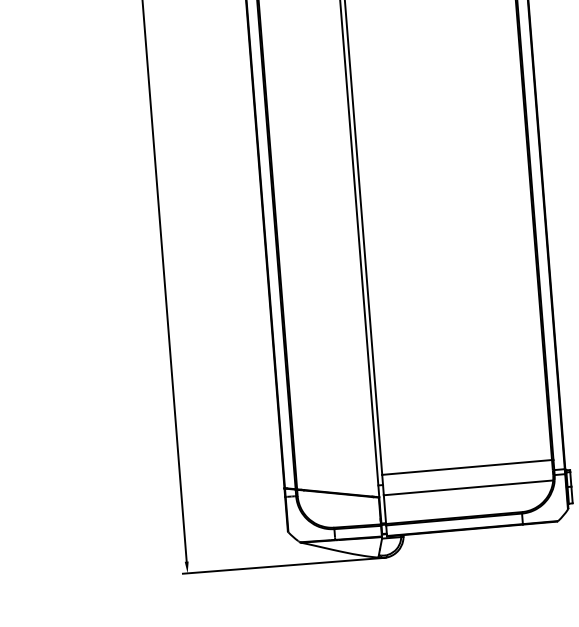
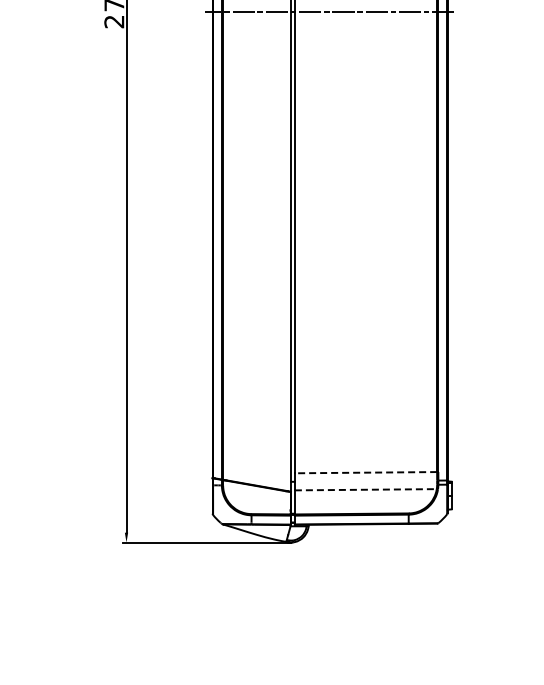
line: (466, 467) -> (365, 472), solid -> dashed
line: (468, 487) -> (365, 489), solid -> dashed

